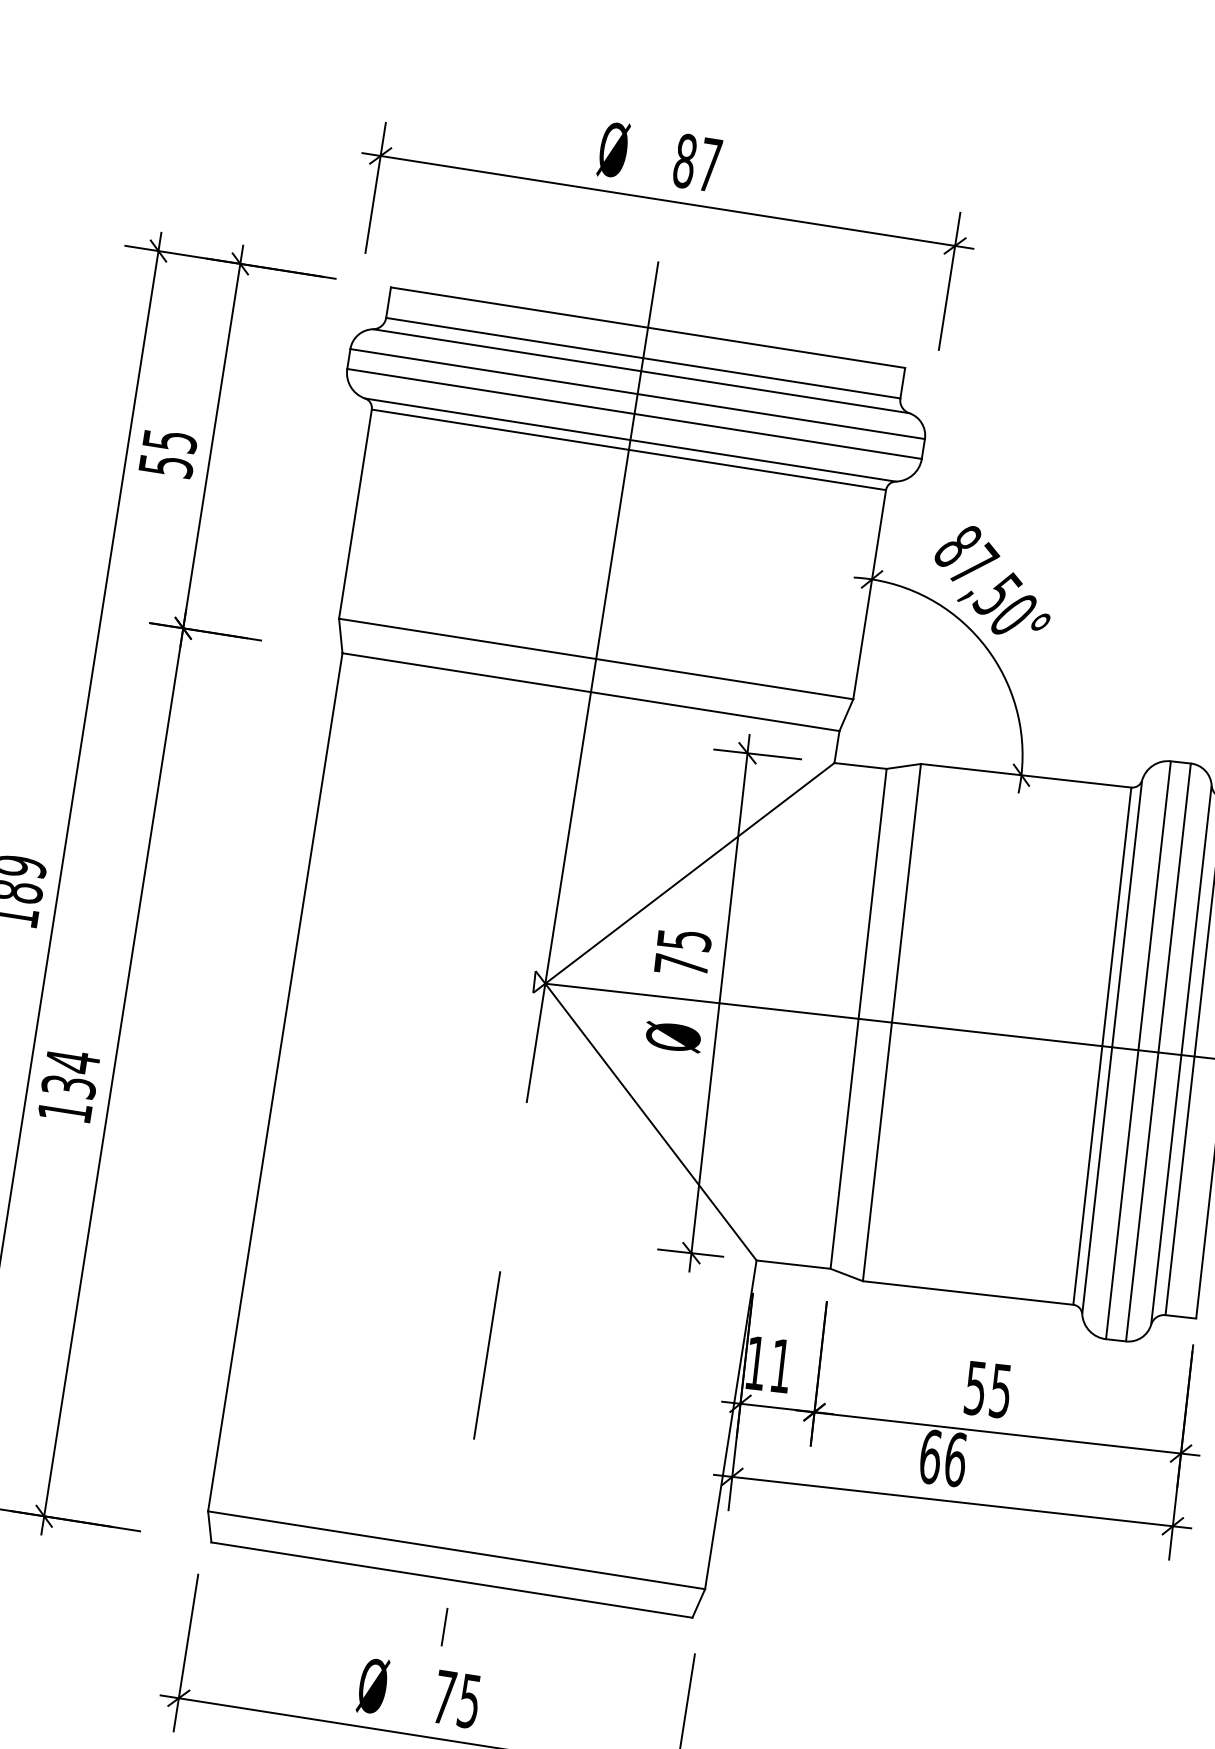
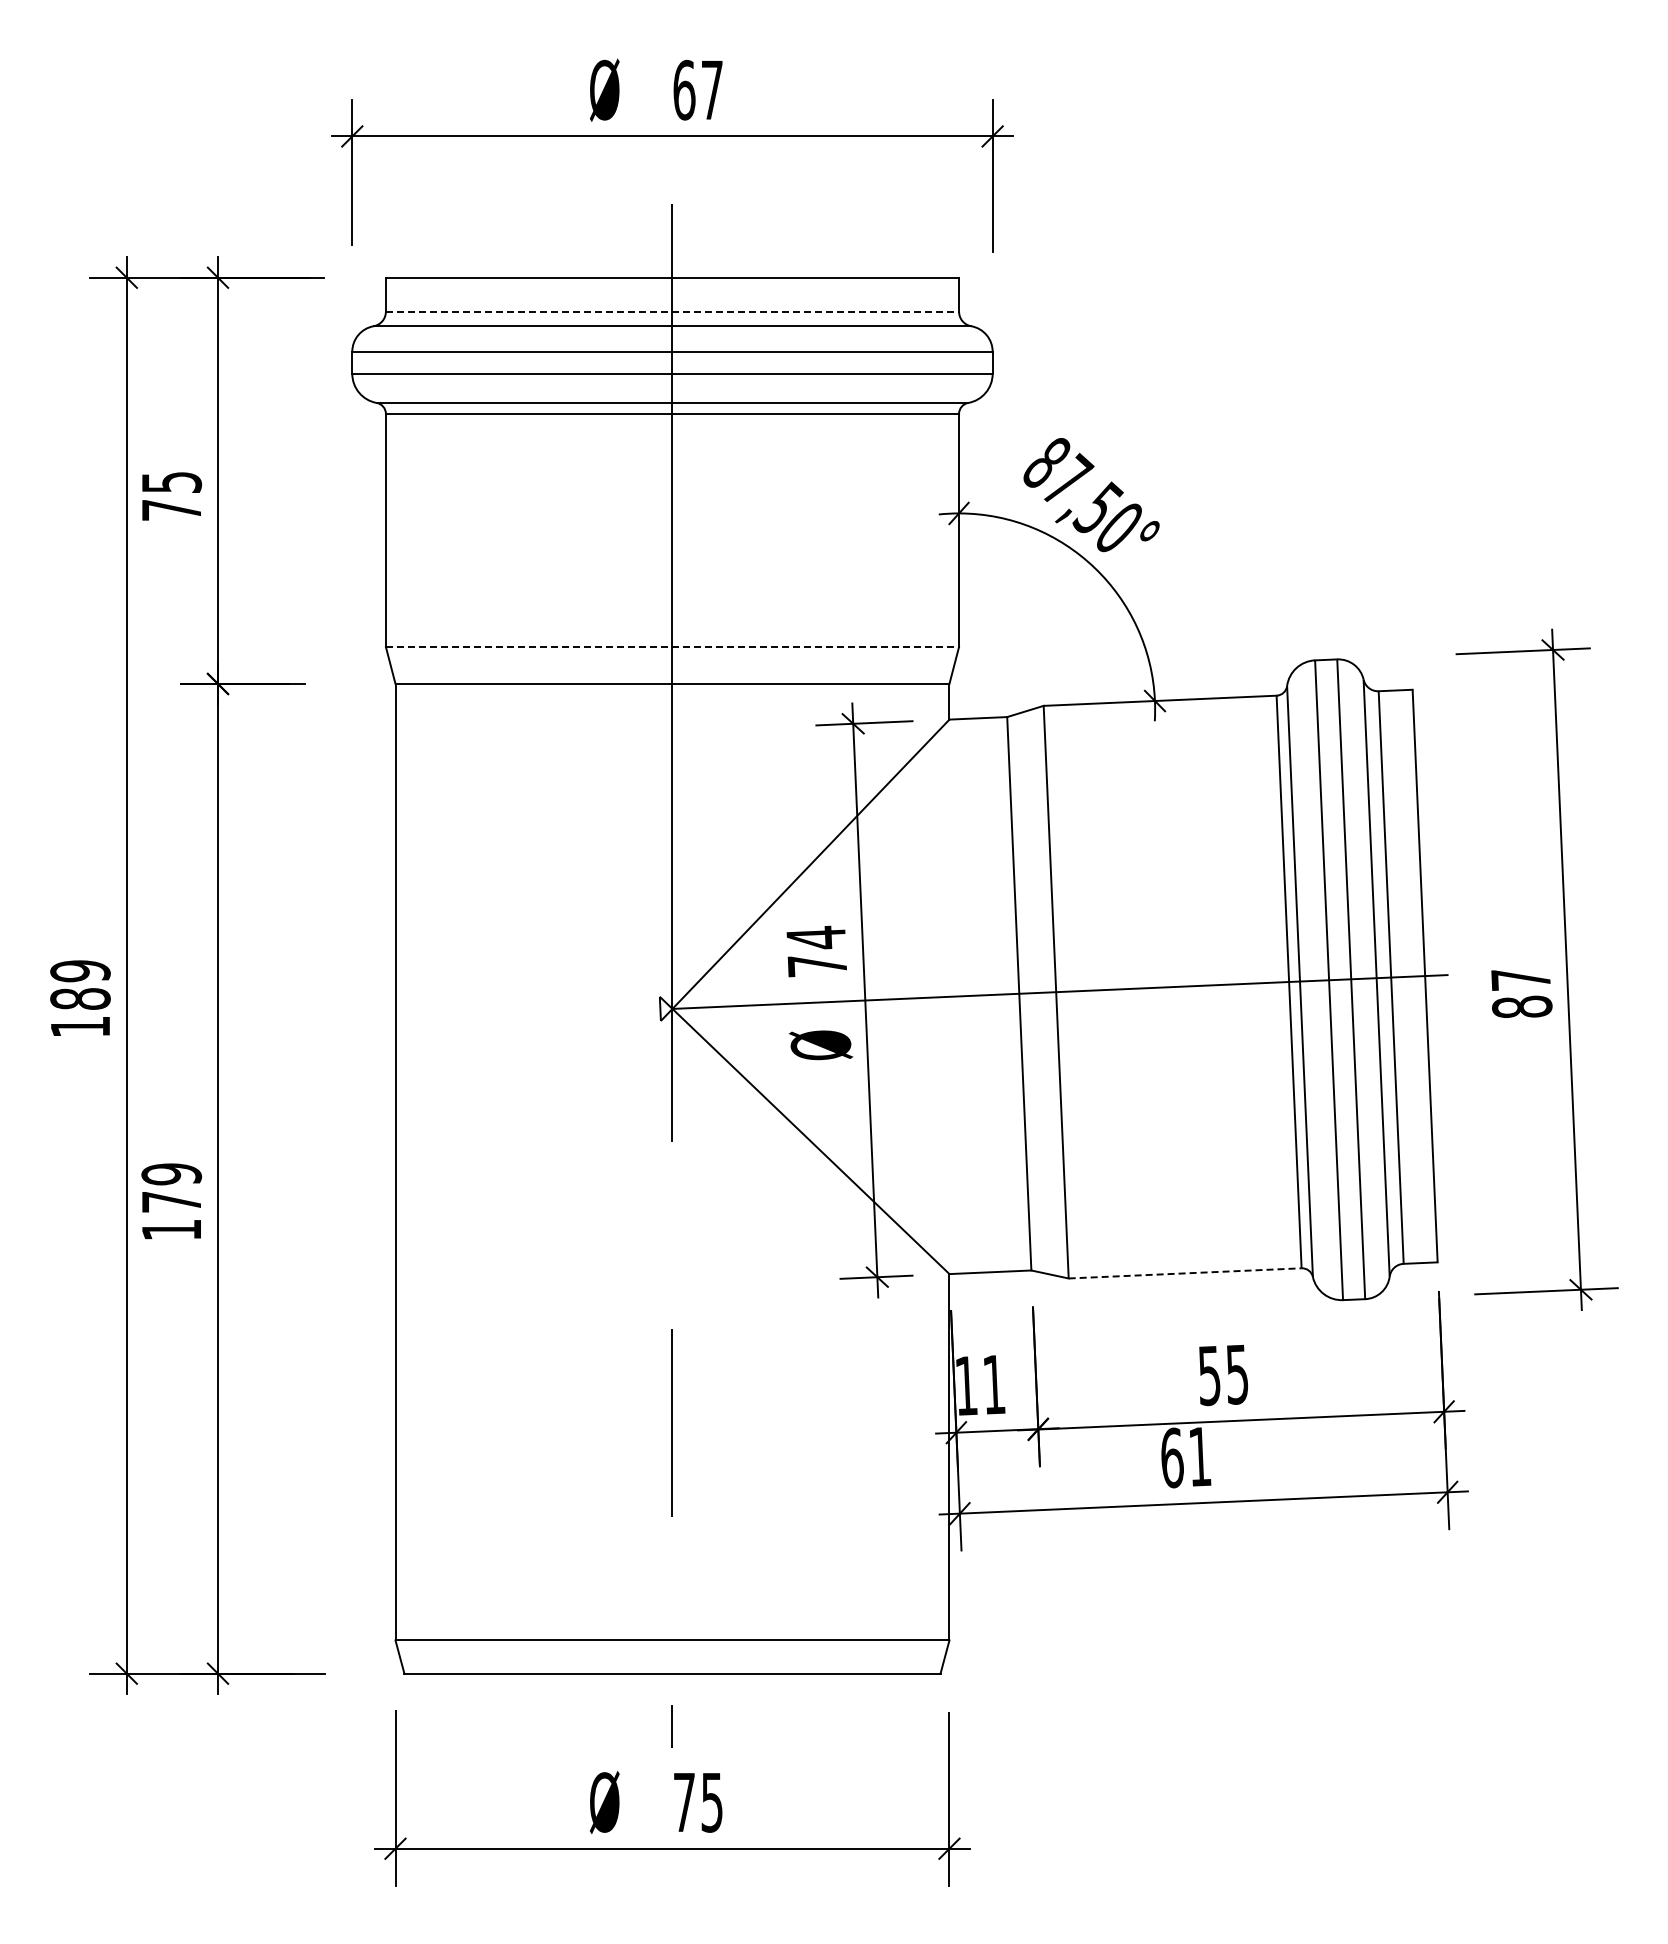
text: (685, 160) -> (684, 89), 87 -> 67
line: (643, 358) -> (672, 311), solid -> dashed
text: (166, 466) -> (172, 510), 55 -> 75
line: (596, 659) -> (672, 647), solid -> dashed
text: (684, 939) -> (816, 937), 75 -> 74
text: (70, 1073) -> (171, 1187), 134 -> 179
line: (968, 1293) -> (1185, 1273), solid -> dashed
text: (956, 1459) -> (1200, 1456), 66 -> 61

